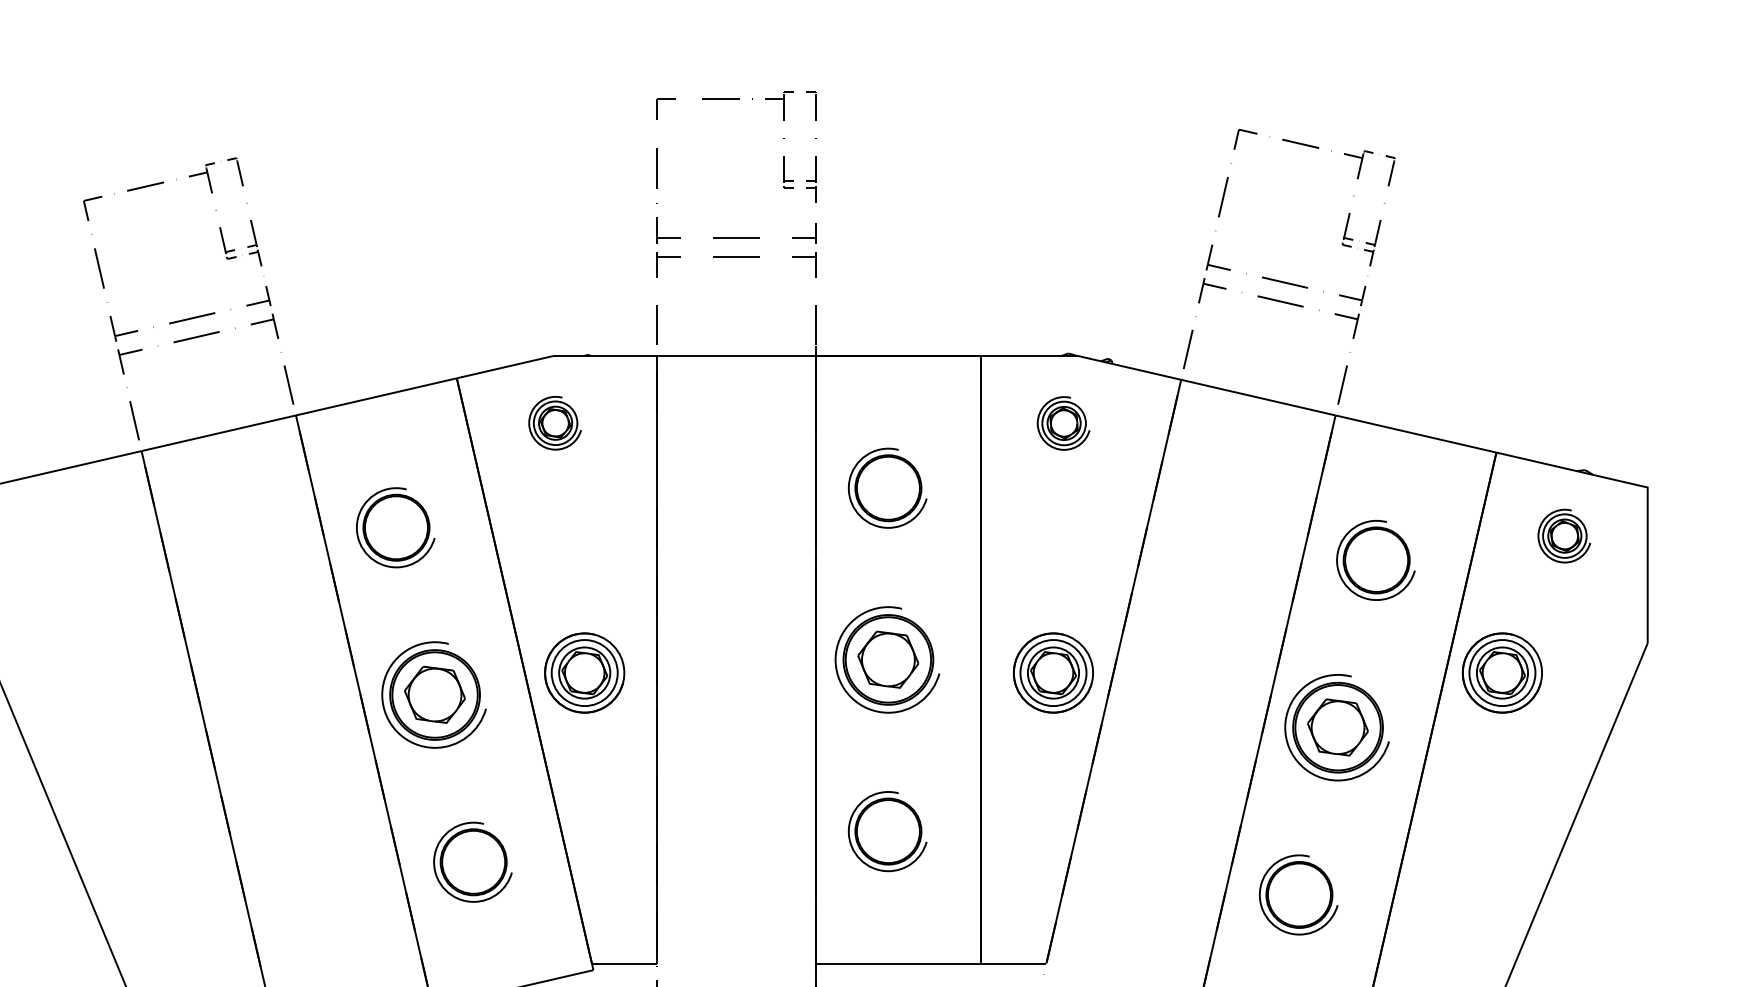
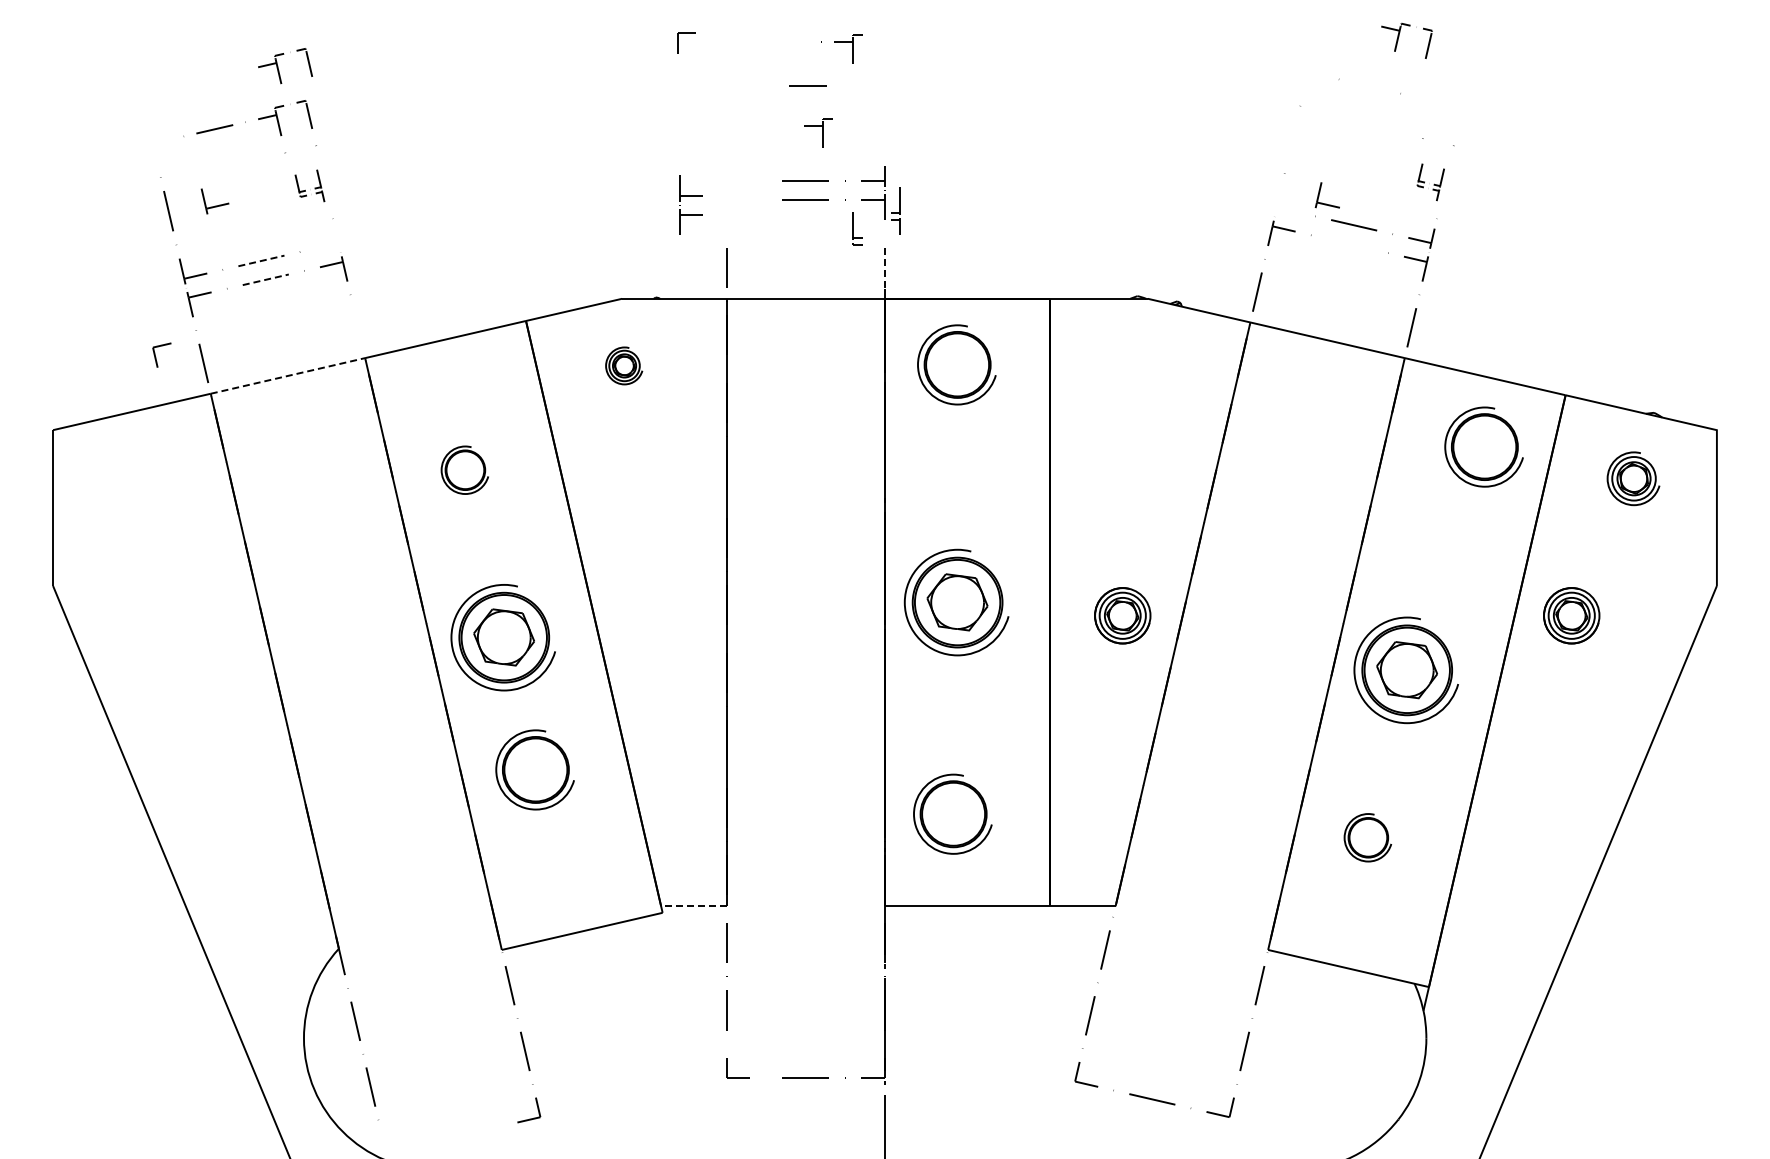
line: (720, 98) -> (807, 85), moved
part: (811, 105) -> (880, 48), removed
part: (658, 108) -> (678, 42), moved
part: (209, 123) -> (278, 66), added
part: (1247, 132) -> (1316, 75), removed
line: (1300, 143) -> (1369, 86), removed
part: (1362, 164) -> (1399, 37), moved
line: (657, 168) -> (726, 111), removed
part: (788, 171) -> (857, 228), moved
part: (811, 178) -> (895, 210), moved
part: (749, 189) -> (818, 132), added
line: (1223, 196) -> (1292, 139), removed
part: (92, 207) -> (161, 354), moved
part: (668, 238) -> (690, 196), moved
part: (1361, 239) -> (1430, 182), size x0.7
part: (240, 242) -> (309, 185), size x0.7
part: (1211, 254) -> (1320, 192), moved
part: (145, 258) -> (214, 201), added
part: (258, 295) -> (327, 238), removed
line: (1280, 301) -> (1349, 244), removed
line: (192, 317) -> (261, 260), solid -> dashed
line: (815, 324) -> (884, 267), solid -> dashed
line: (196, 336) -> (265, 279), solid -> dashed
line: (288, 384) -> (357, 327), removed
part: (554, 422) -> (623, 365), size x0.7
part: (1063, 422) -> (1132, 365), removed
line: (219, 432) -> (288, 375), solid -> dashed
part: (887, 487) -> (956, 364), moved
part: (395, 526) -> (464, 469), size x0.6
part: (1375, 559) -> (1483, 446), moved
part: (584, 672) -> (653, 615), removed
part: (1053, 672) -> (1122, 615), size x0.7
part: (1502, 672) -> (1571, 615), size x0.7
part: (887, 830) -> (952, 813), moved
part: (472, 861) -> (534, 769), moved
part: (1298, 894) -> (1367, 837), size x0.6
line: (624, 963) -> (693, 906), solid -> dashed

